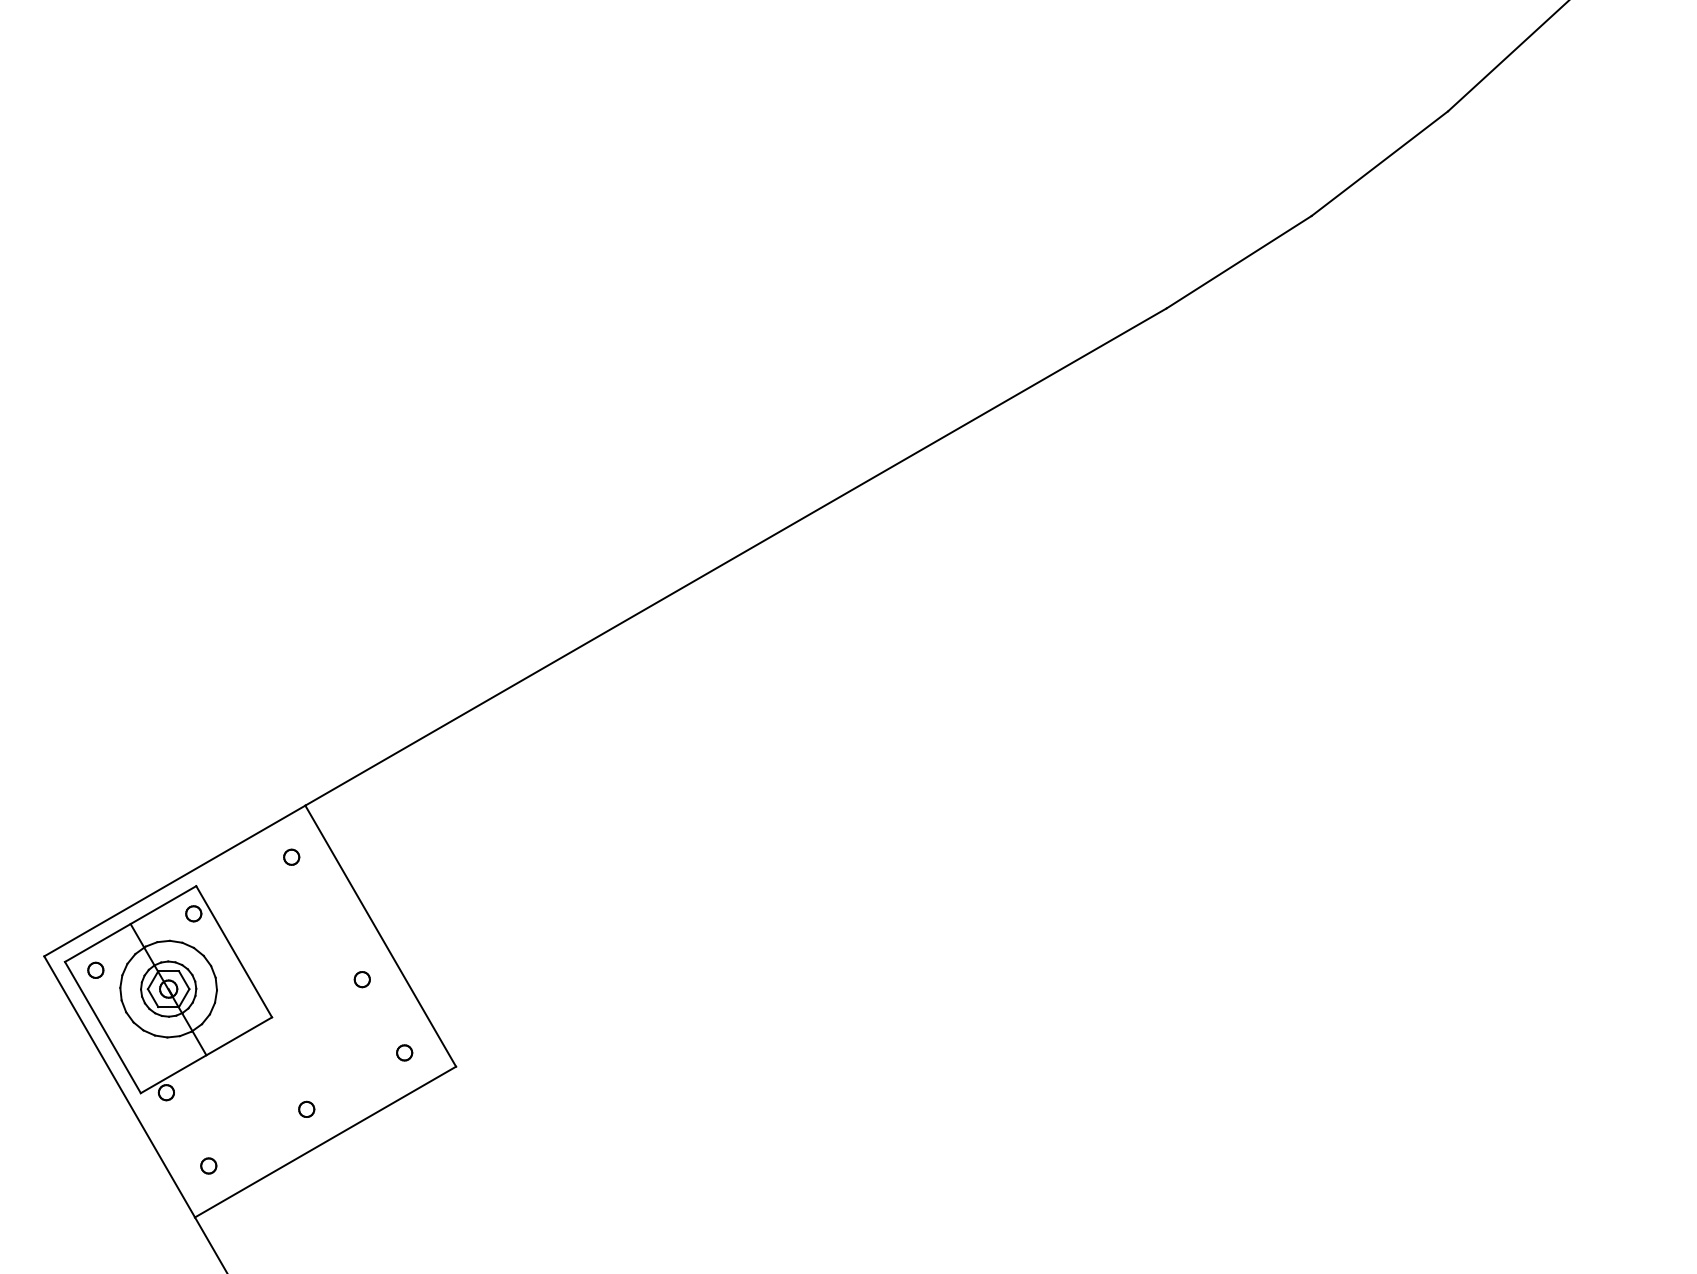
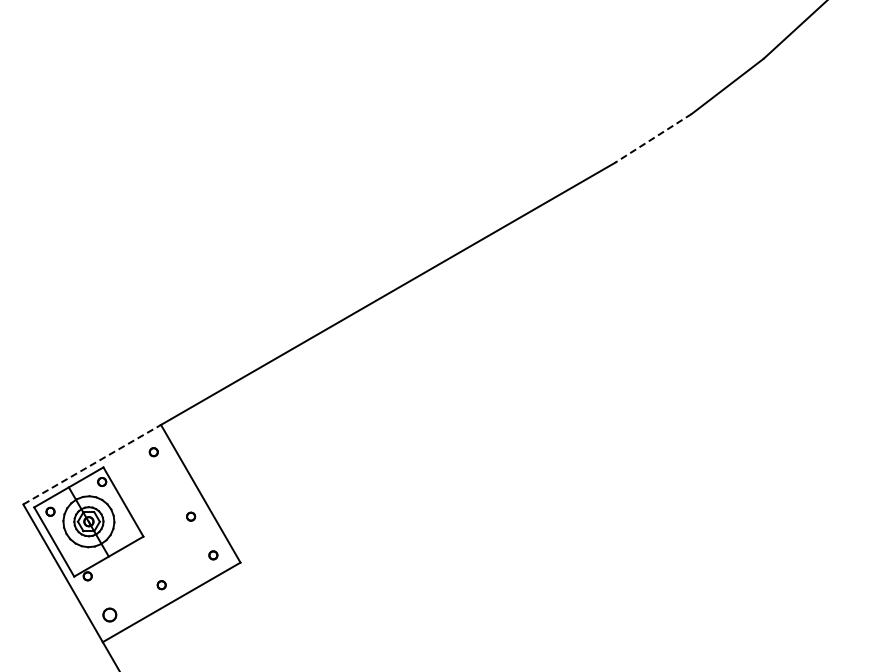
line: (1239, 262) -> (653, 138), solid -> dashed
line: (175, 880) -> (92, 464), solid -> dashed
part: (209, 1165) -> (110, 614), size x1.6

